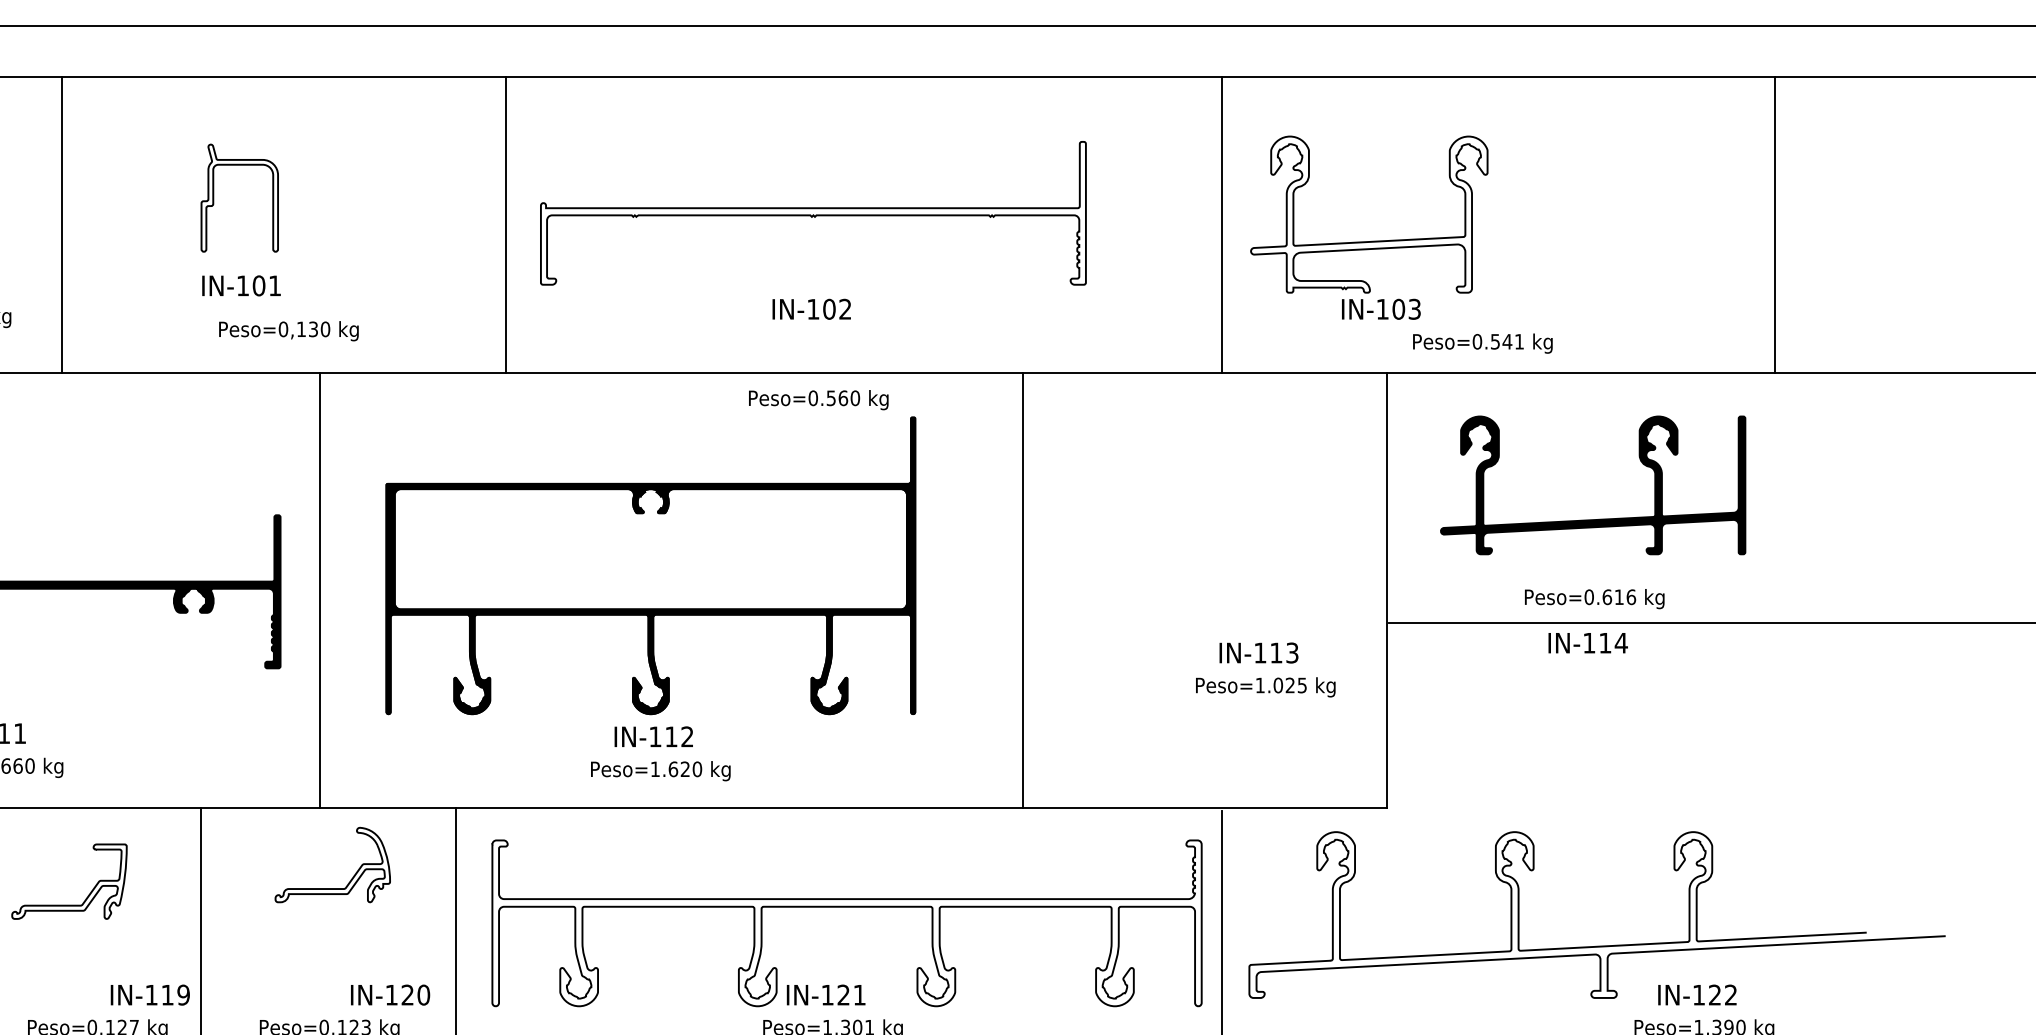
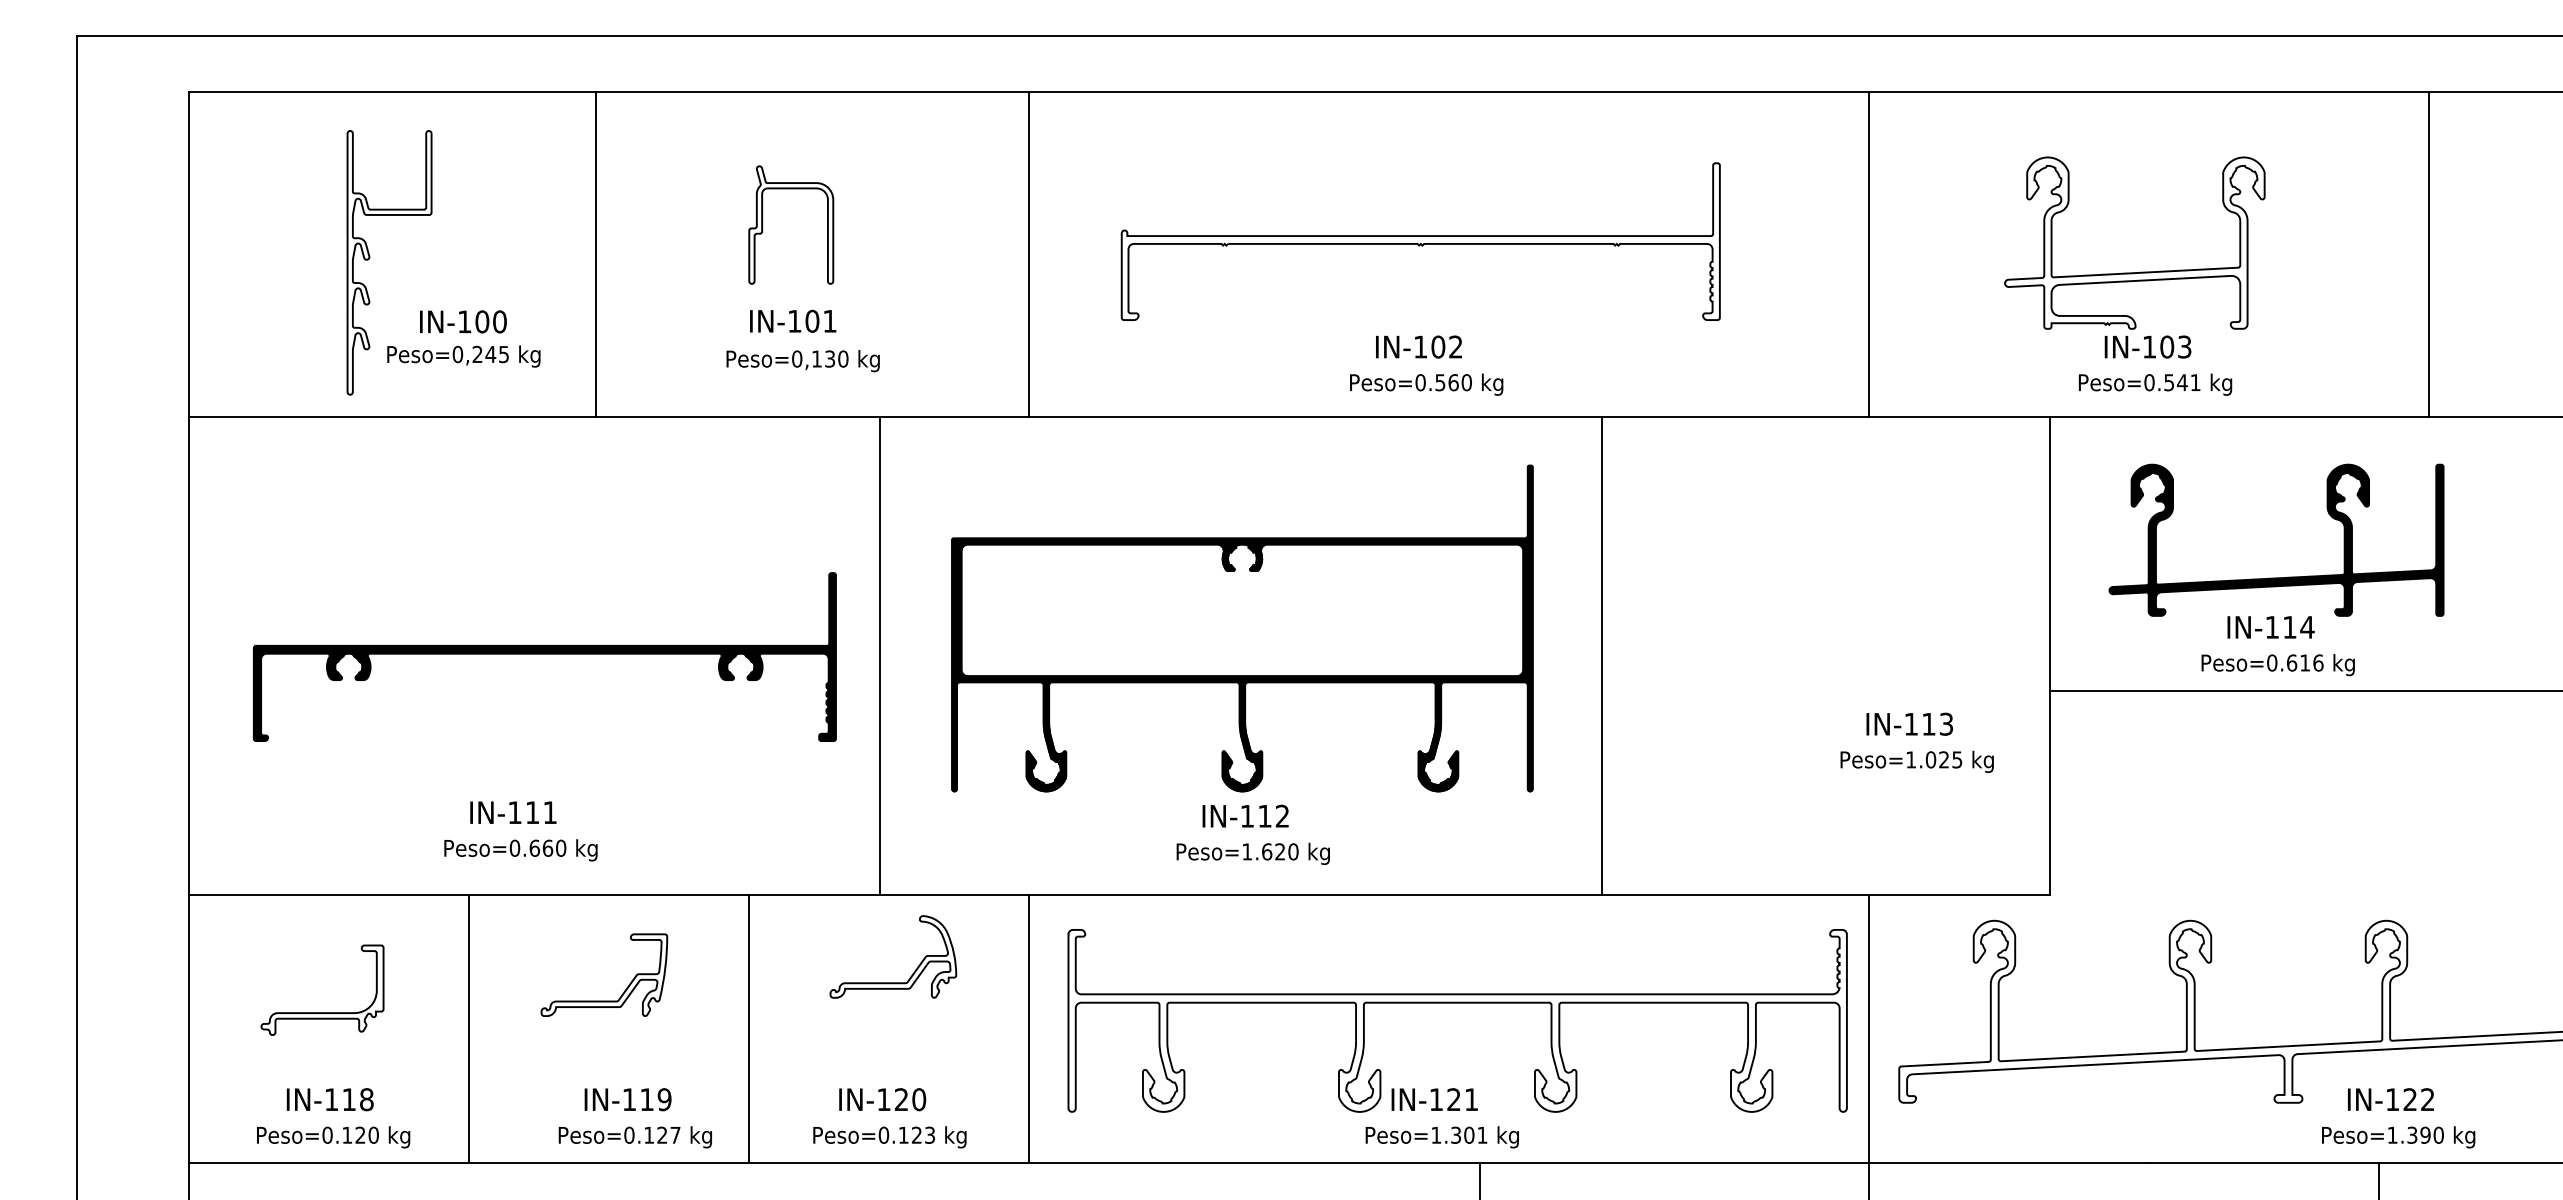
line: (506, 224) -> (1028, 253), moved
line: (1774, 224) -> (2428, 253), moved
part: (1368, 241) -> (2134, 272), moved
text: (288, 331) -> (802, 361), moved
text: (818, 399) -> (1426, 384), moved
line: (1023, 590) -> (1602, 655), moved
text: (1587, 643) -> (2270, 627), moved
text: (149, 994) -> (627, 1099), moved
text: (390, 994) -> (882, 1099), moved

